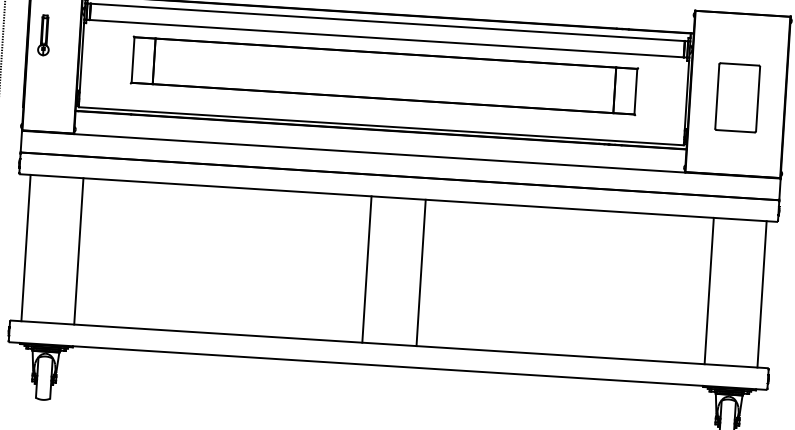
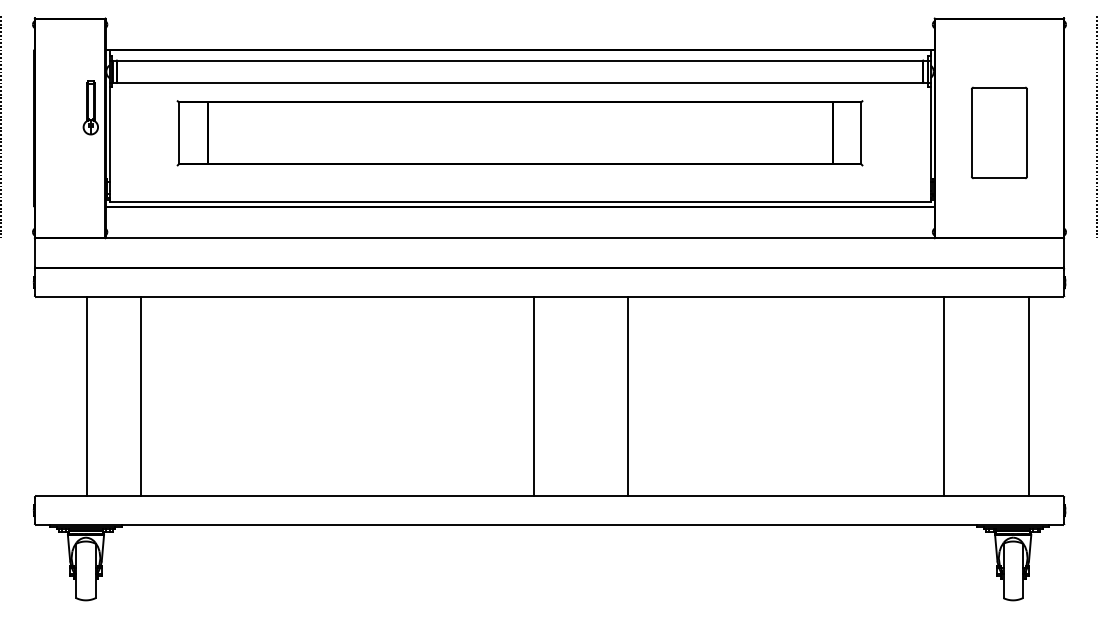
part: (44, 35) -> (90, 107), moved
line: (26, 248) -> (87, 396), moved
line: (78, 251) -> (140, 396), moved
line: (366, 269) -> (533, 396), moved
line: (421, 272) -> (628, 396), moved
line: (709, 291) -> (944, 396), moved
line: (762, 294) -> (1029, 396), moved

